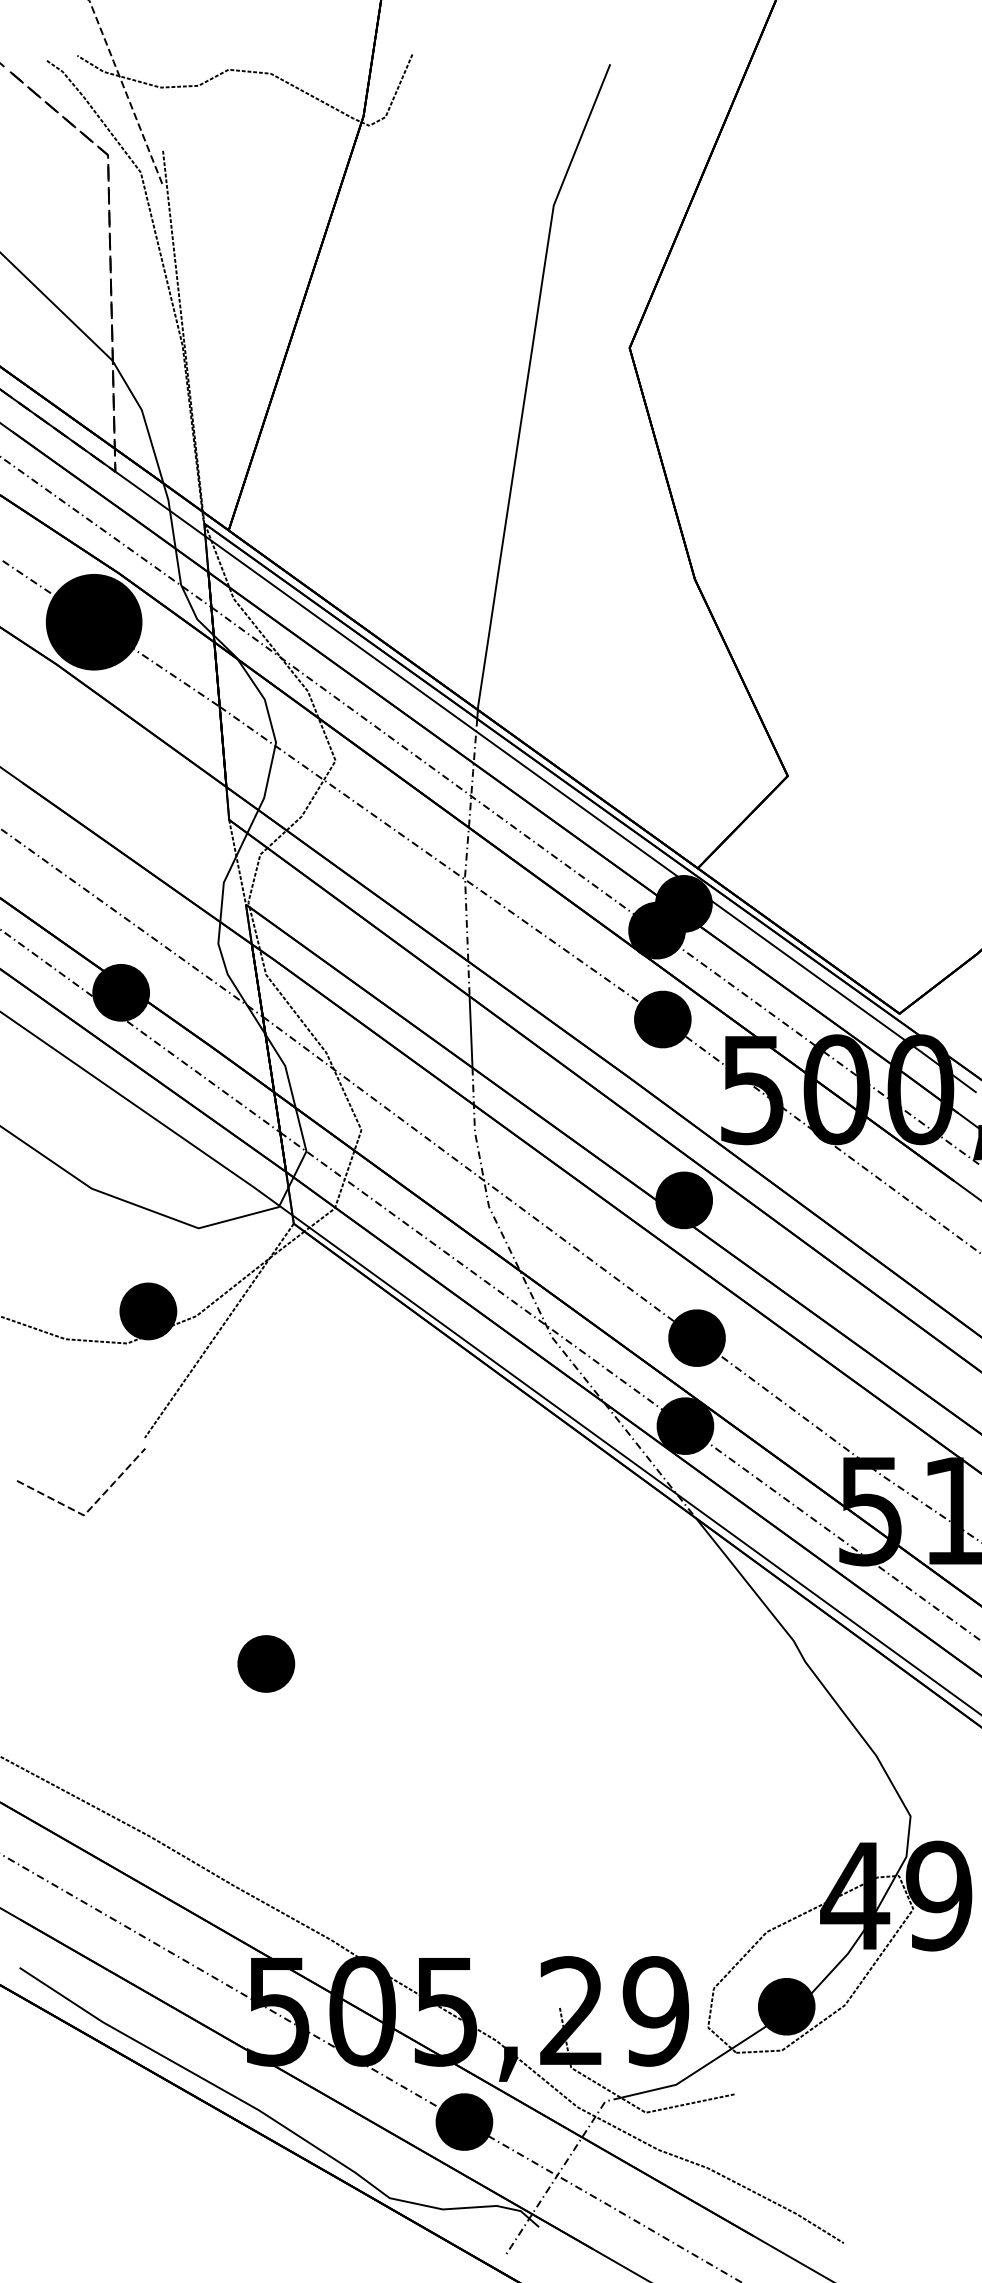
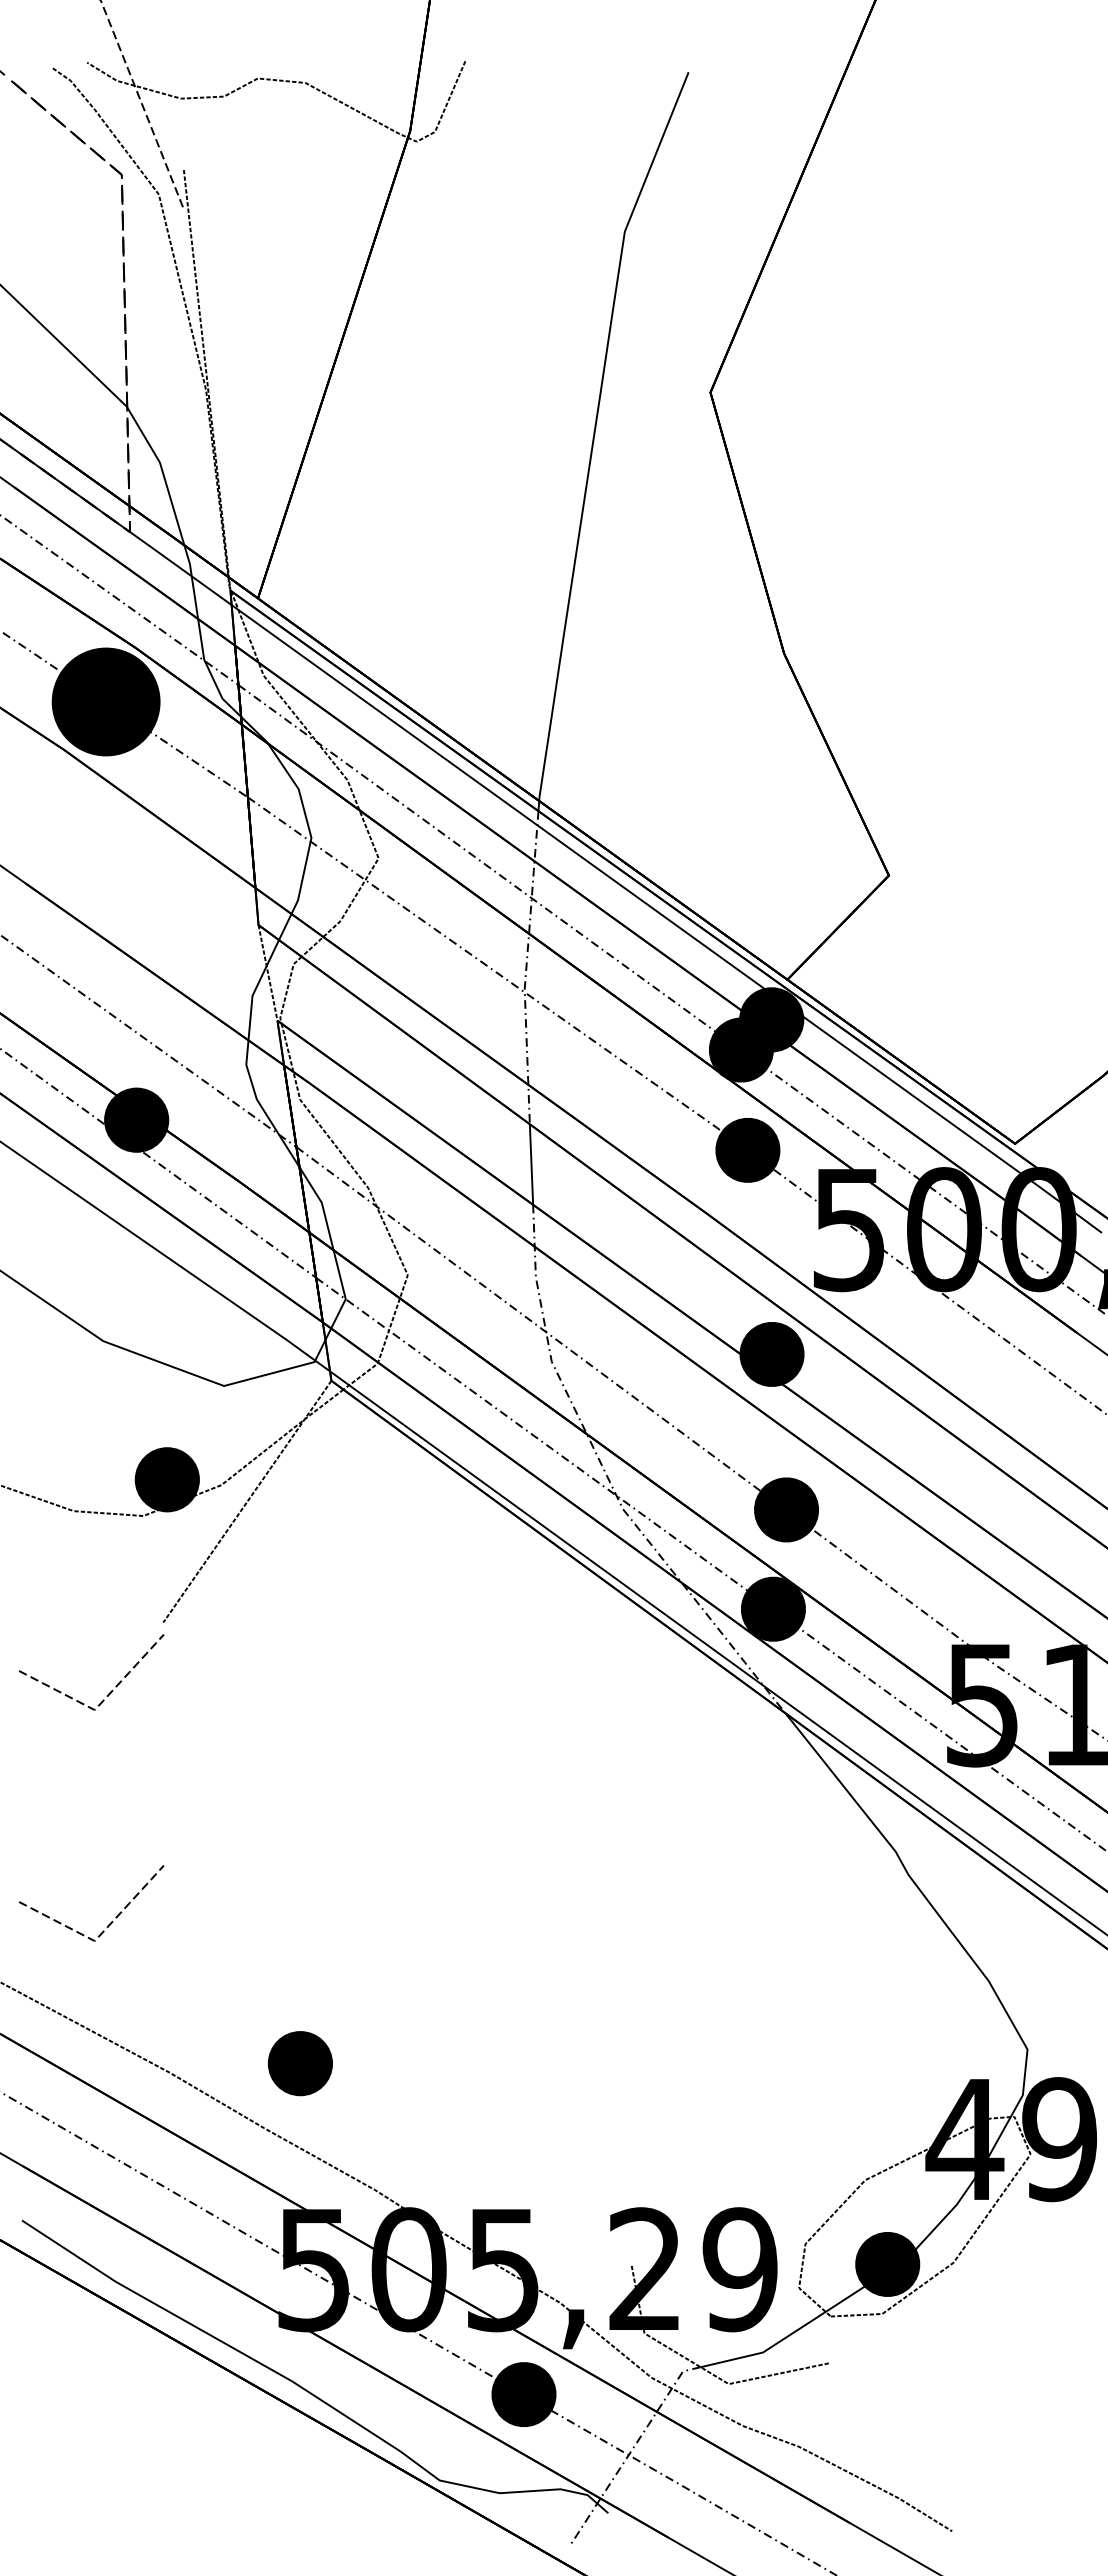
part: (265, 1663) -> (299, 2063), moved
line: (98, 1703) -> (110, 1922), added

